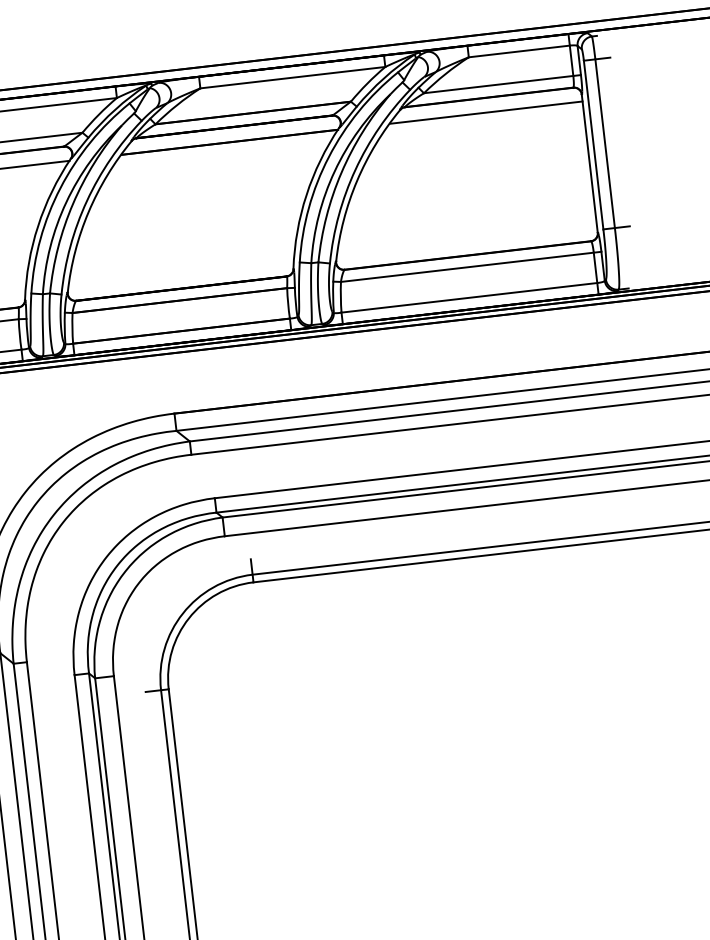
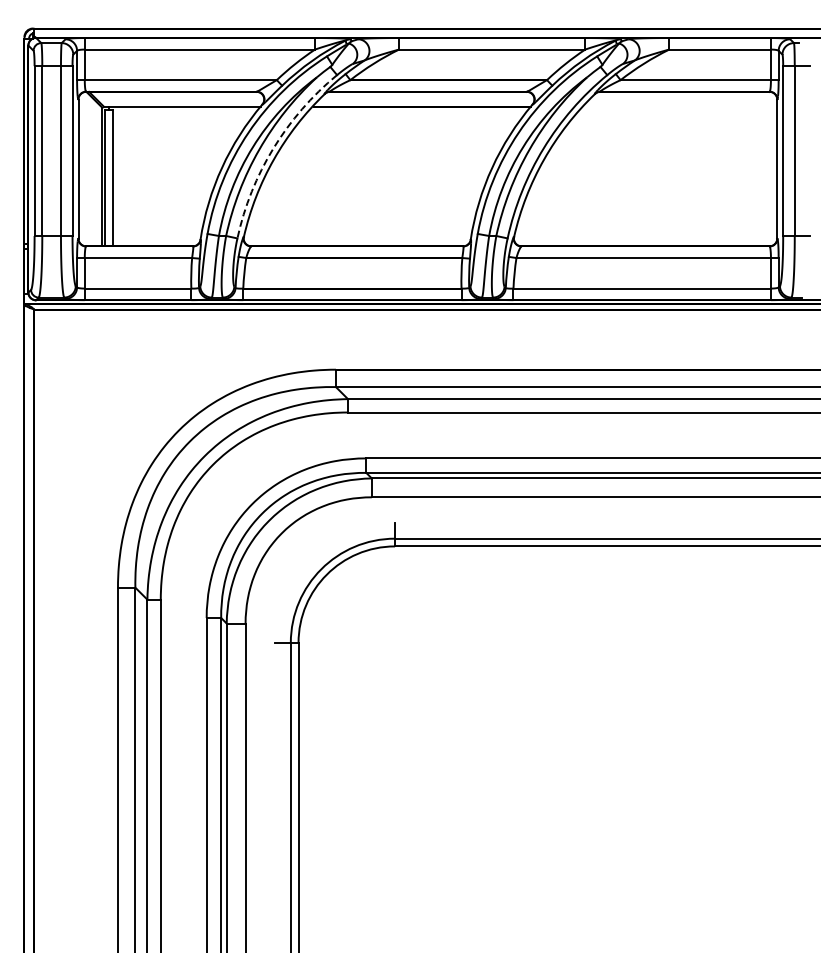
line: (486, 112) -> (680, 106), removed
arc: (87, 201) -> (273, 148), solid -> dashed

